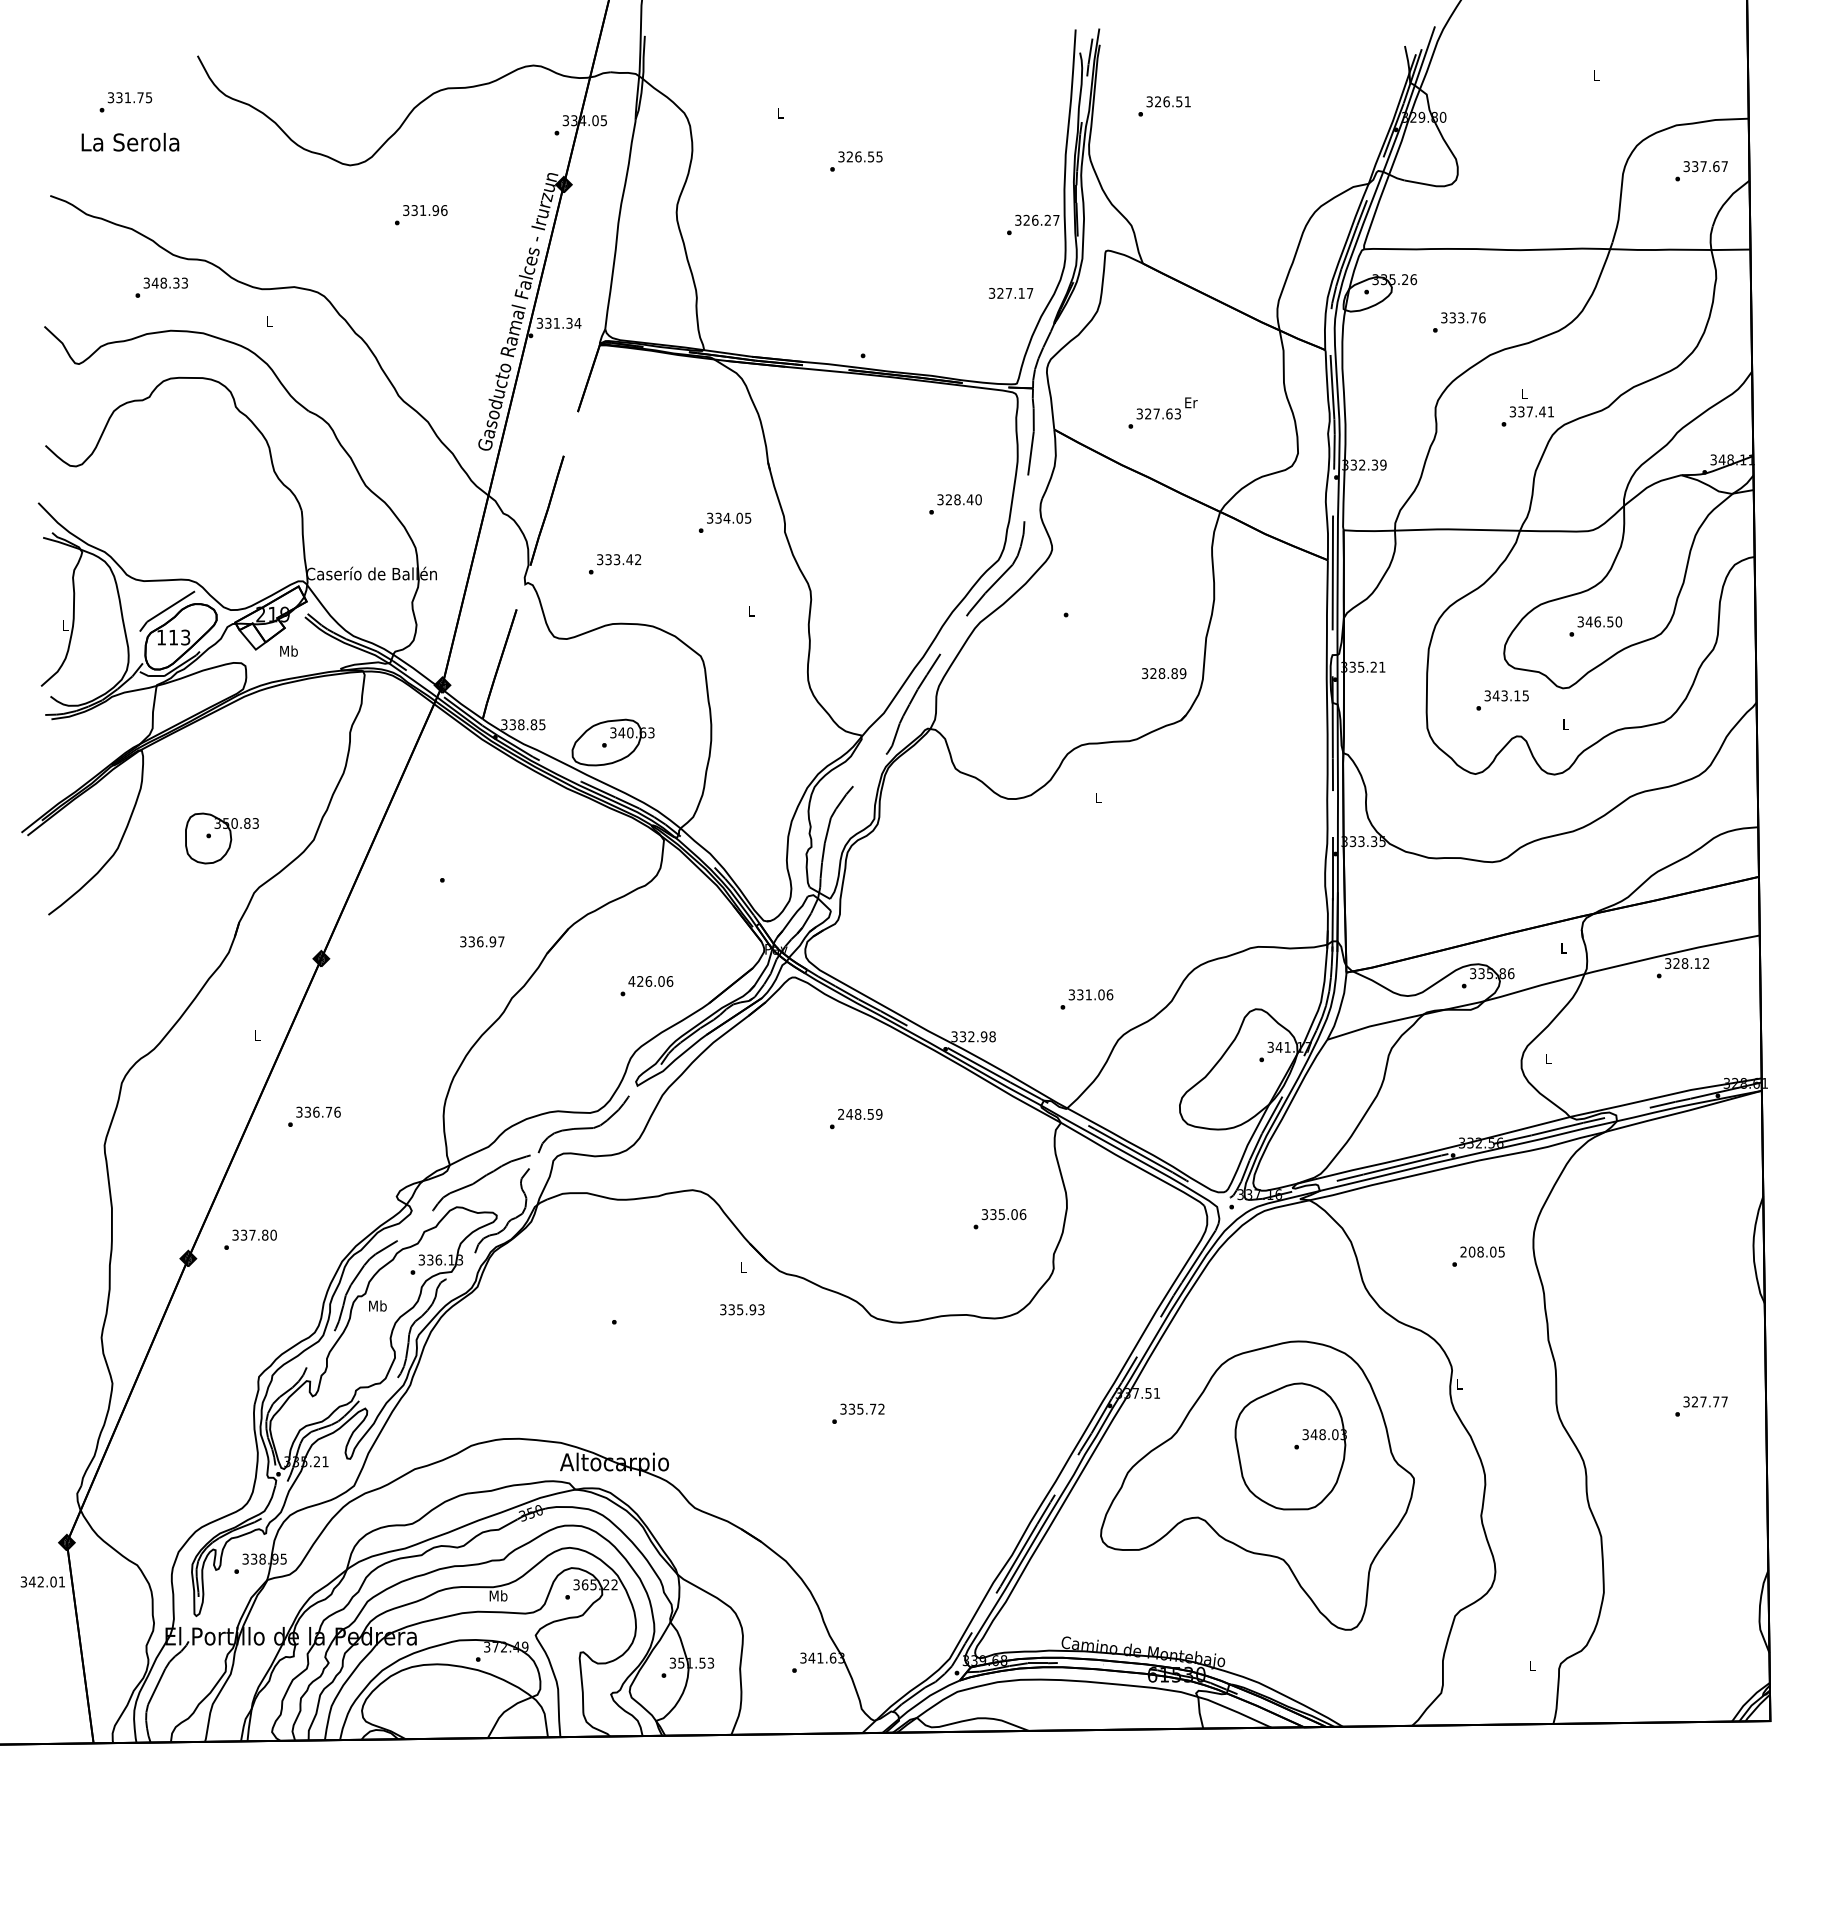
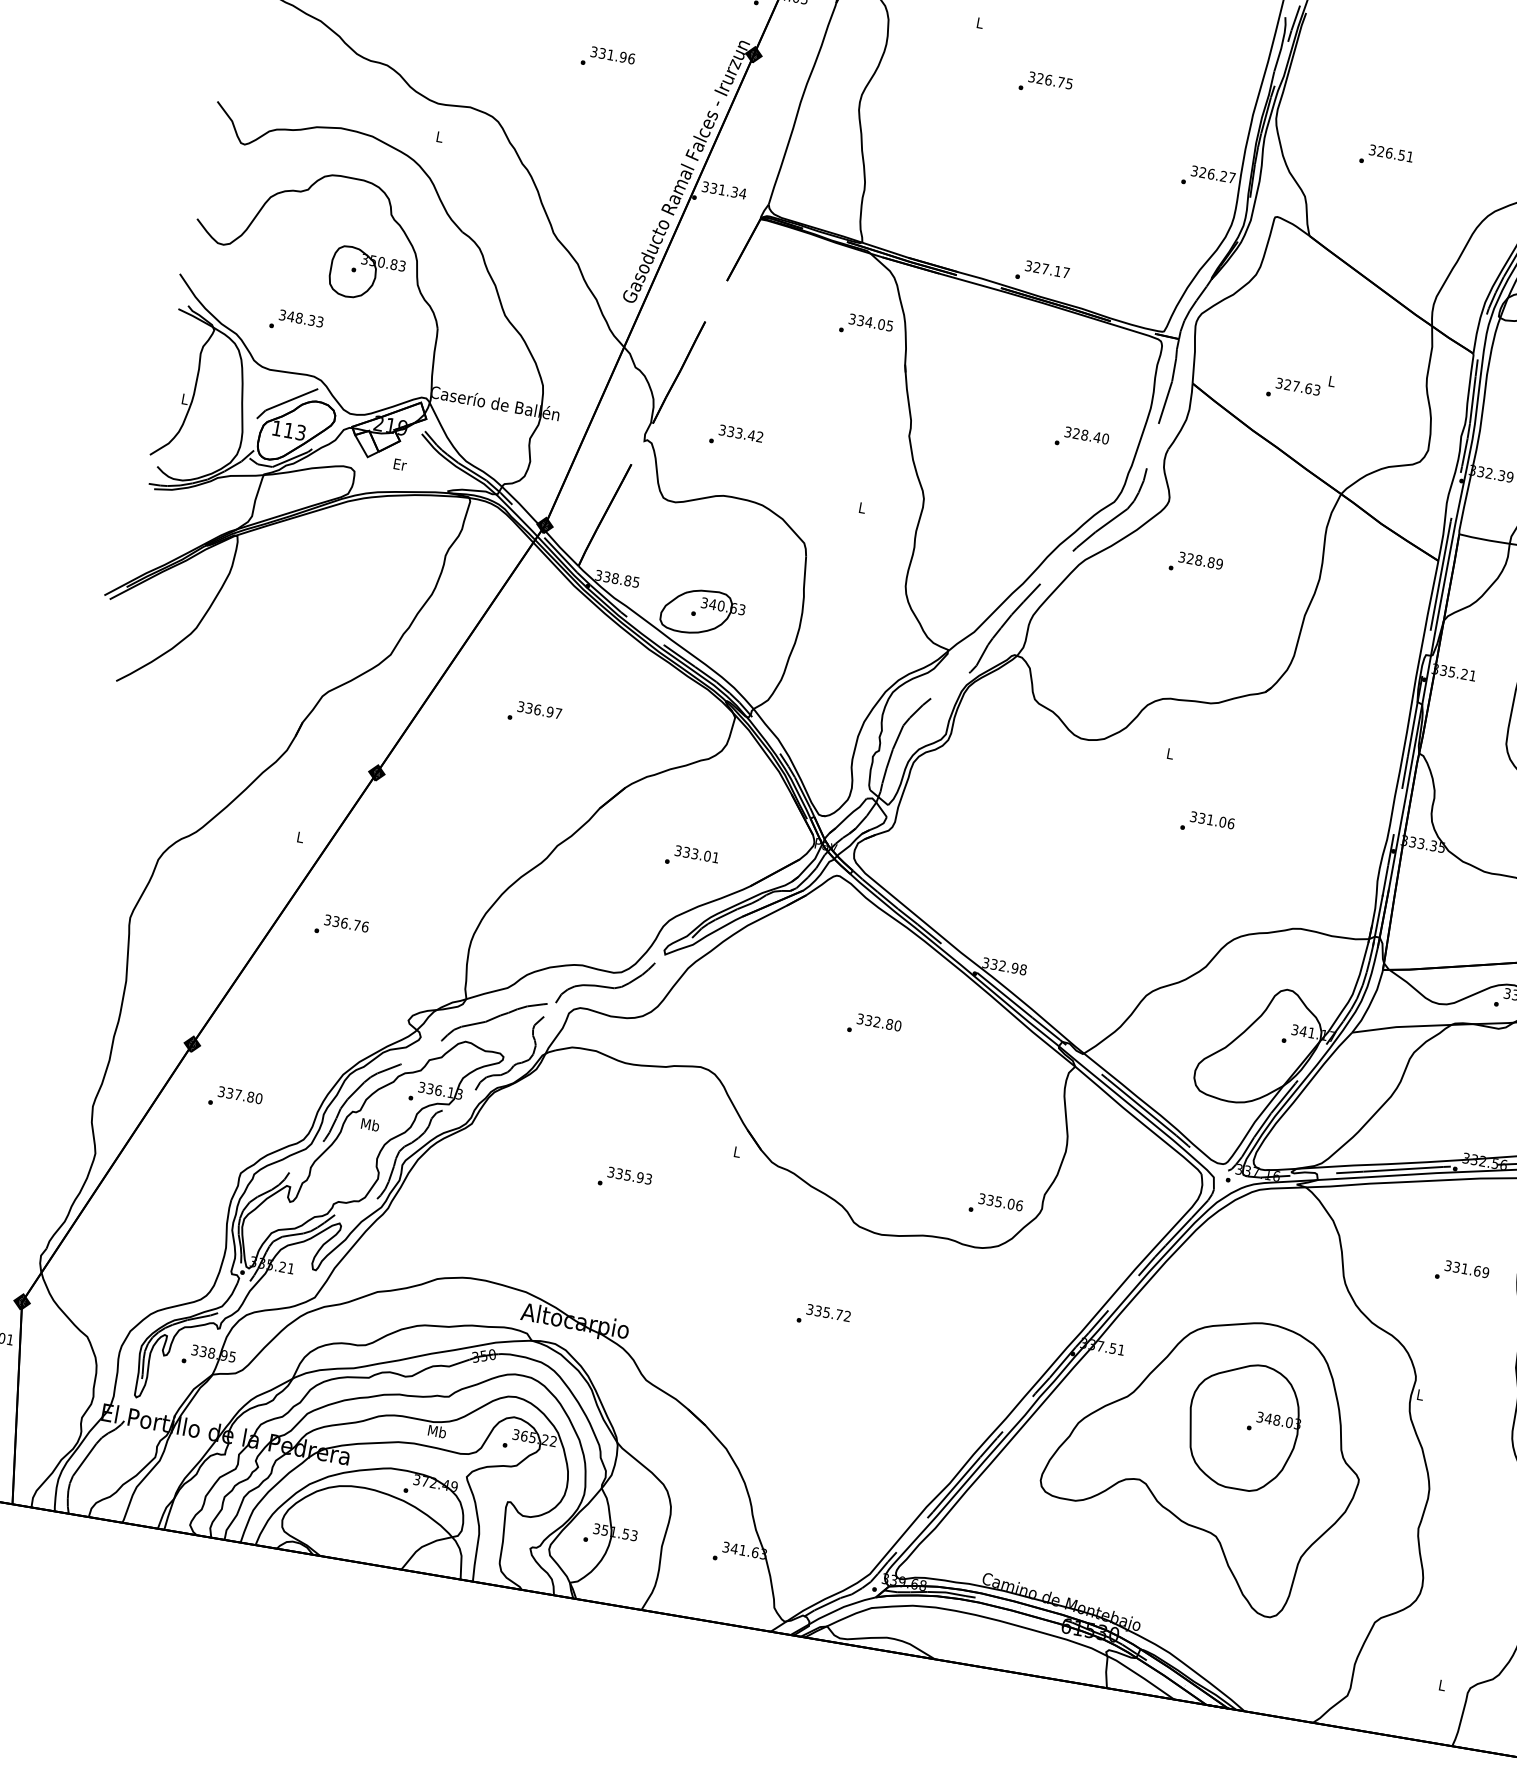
text: (1164, 106) -> (1386, 157), moved
text: (871, 156) -> (1061, 82), 326.55 -> 326.75
text: (161, 287) -> (296, 322), moved
text: (1011, 292) -> (1048, 268), moved
text: (1191, 402) -> (1332, 381), Er -> L
text: (725, 522) -> (866, 326), moved
text: (288, 650) -> (399, 463), Mb -> Er
text: (1164, 673) -> (1201, 560), moved
part: (221, 838) -> (365, 274), moved
text: (482, 941) -> (539, 709), moved
text: (650, 981) -> (696, 854), 426.06 -> 333.01
text: (1086, 999) -> (1207, 824), moved
text: (860, 1113) -> (879, 1021), 248.59 -> 332.80
text: (999, 1219) -> (995, 1206), moved
text: (250, 1239) -> (235, 1098), moved
text: (1482, 1251) -> (1466, 1268), 208.05 -> 331.69
text: (742, 1309) -> (630, 1175), moved

